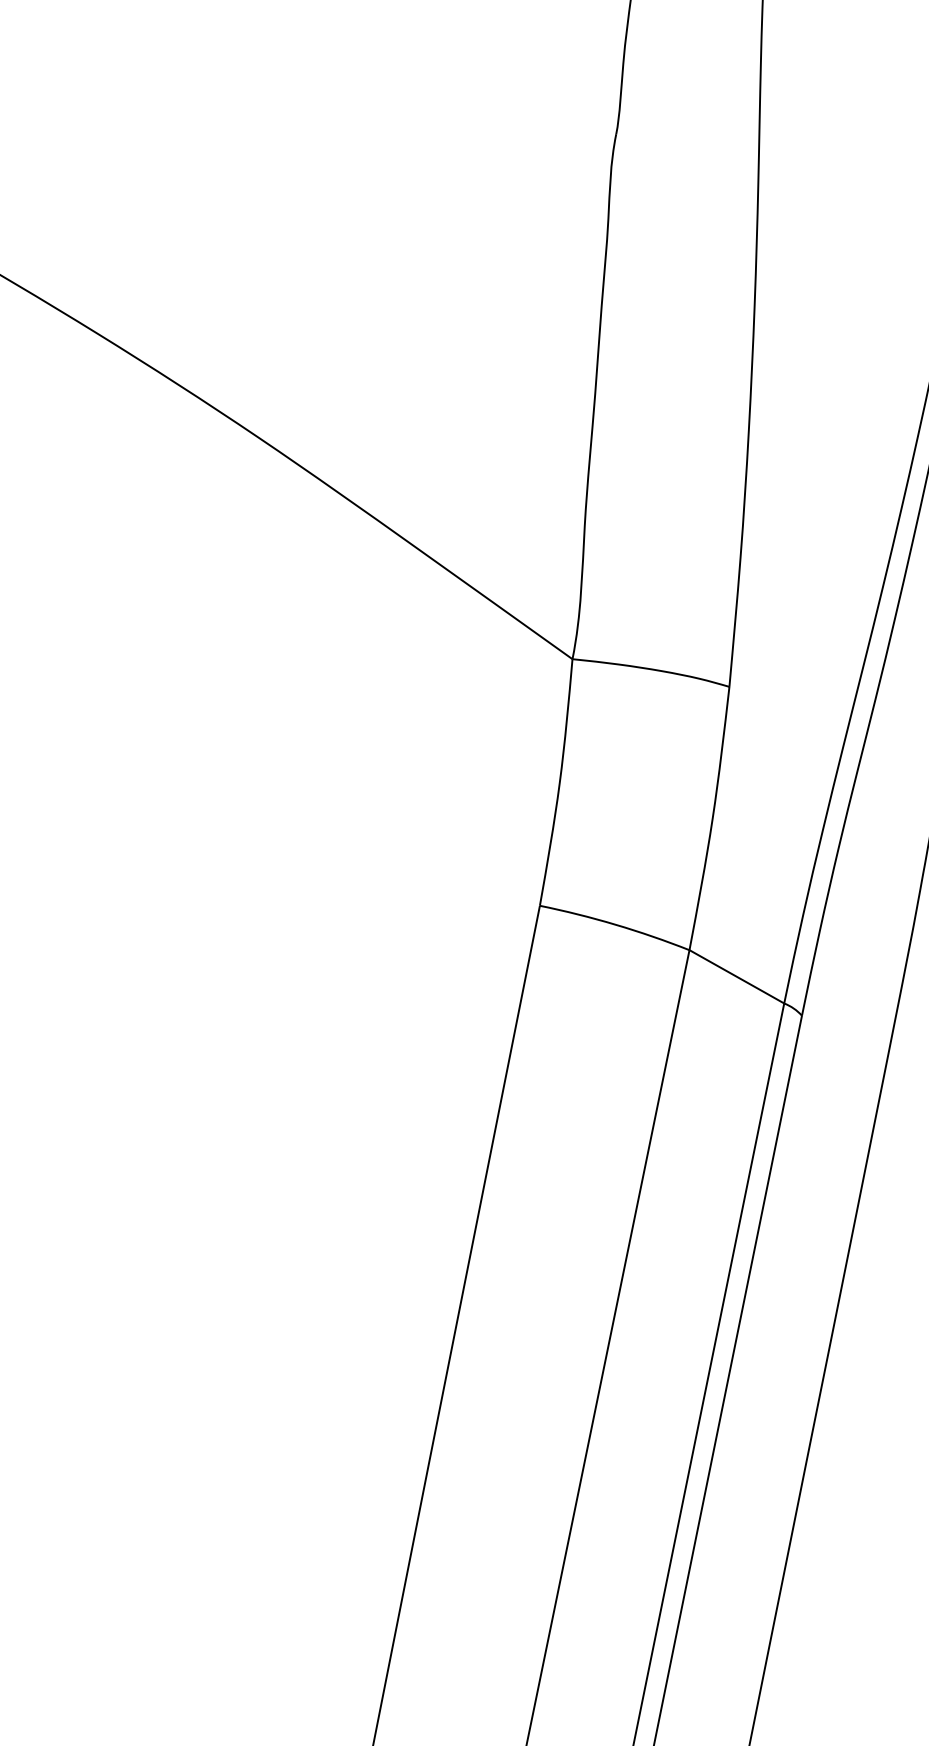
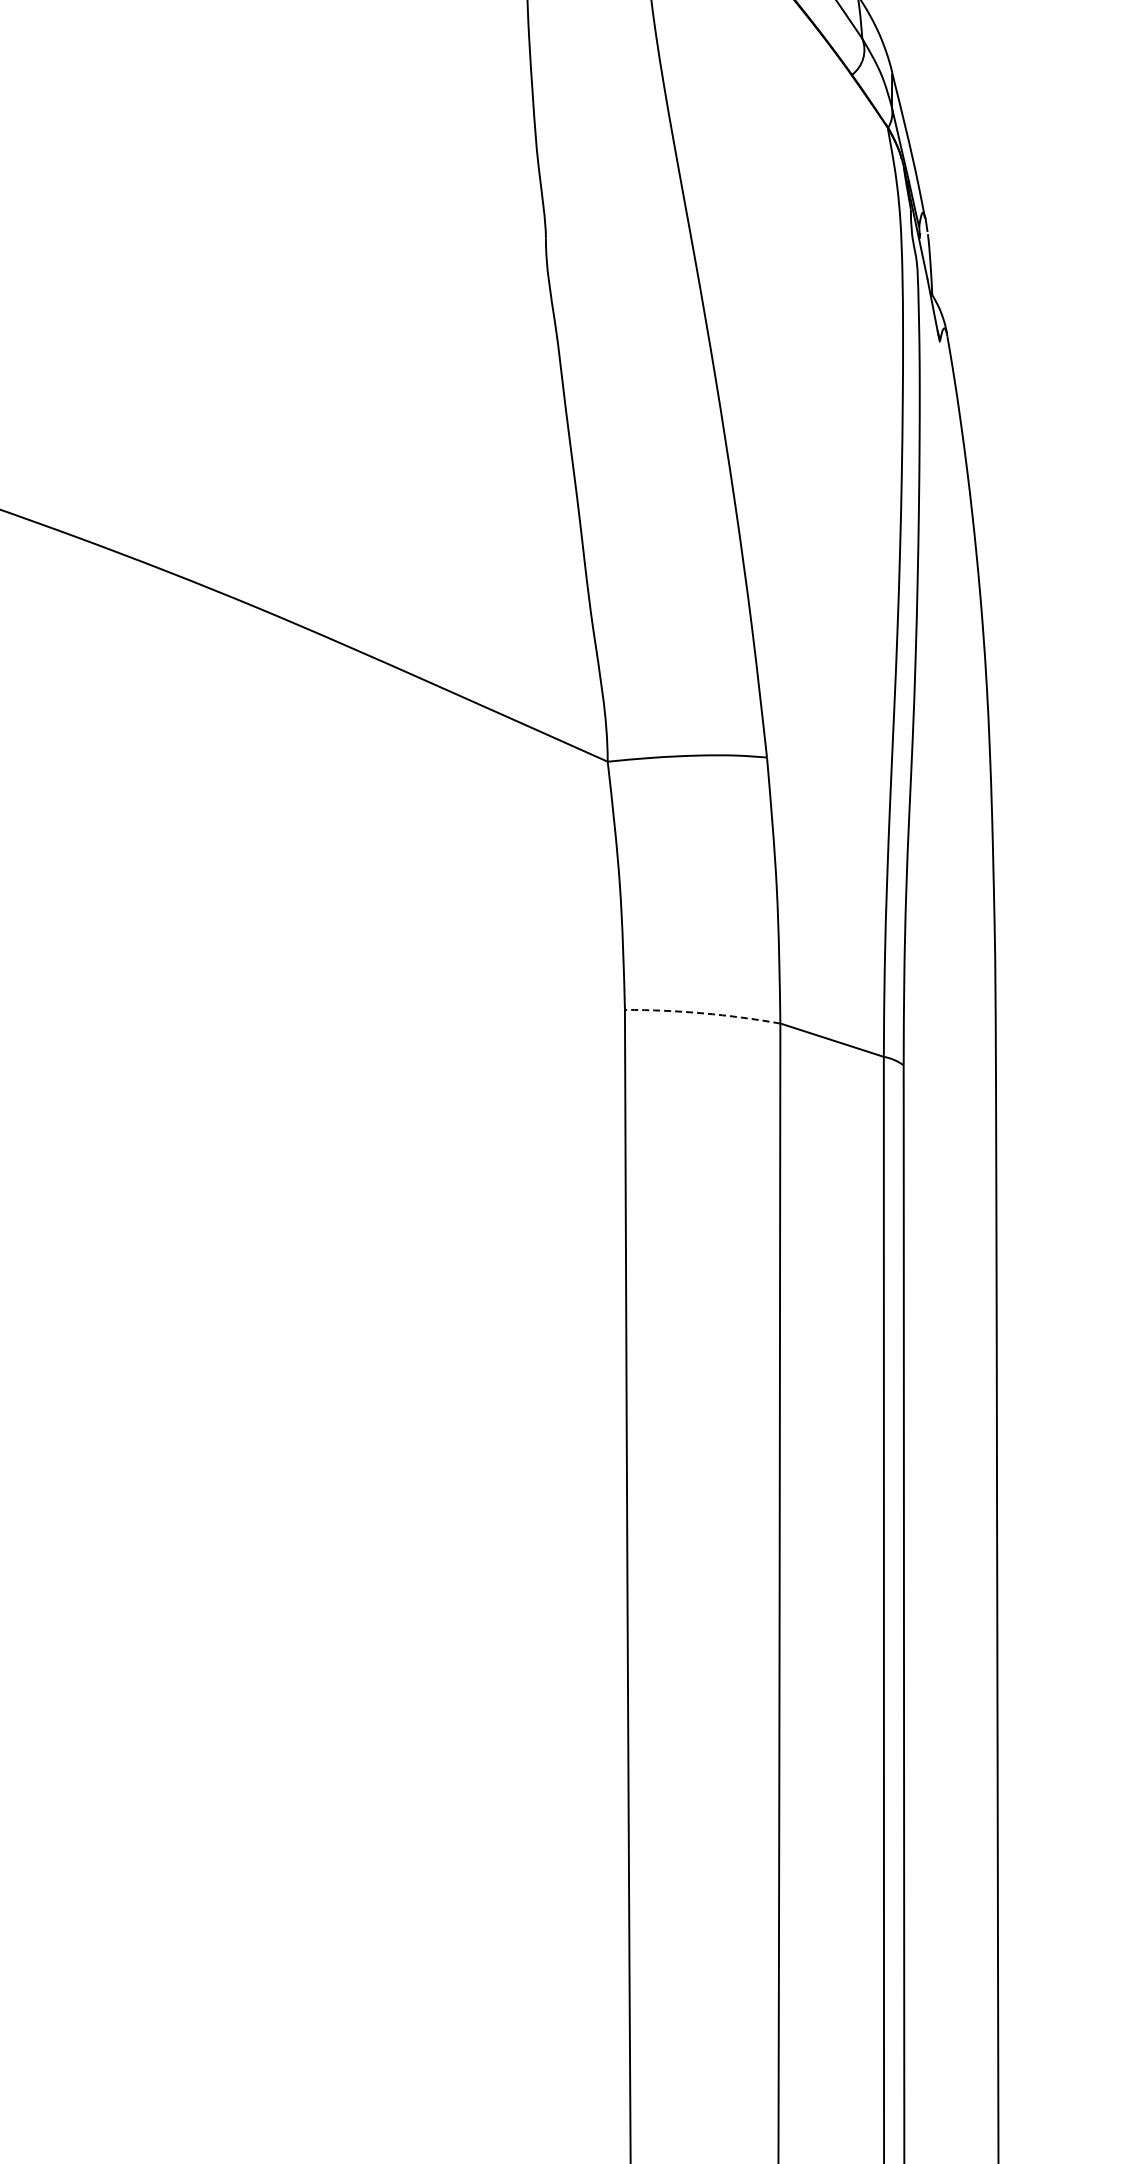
arc: (615, 924) -> (702, 1013), solid -> dashed

